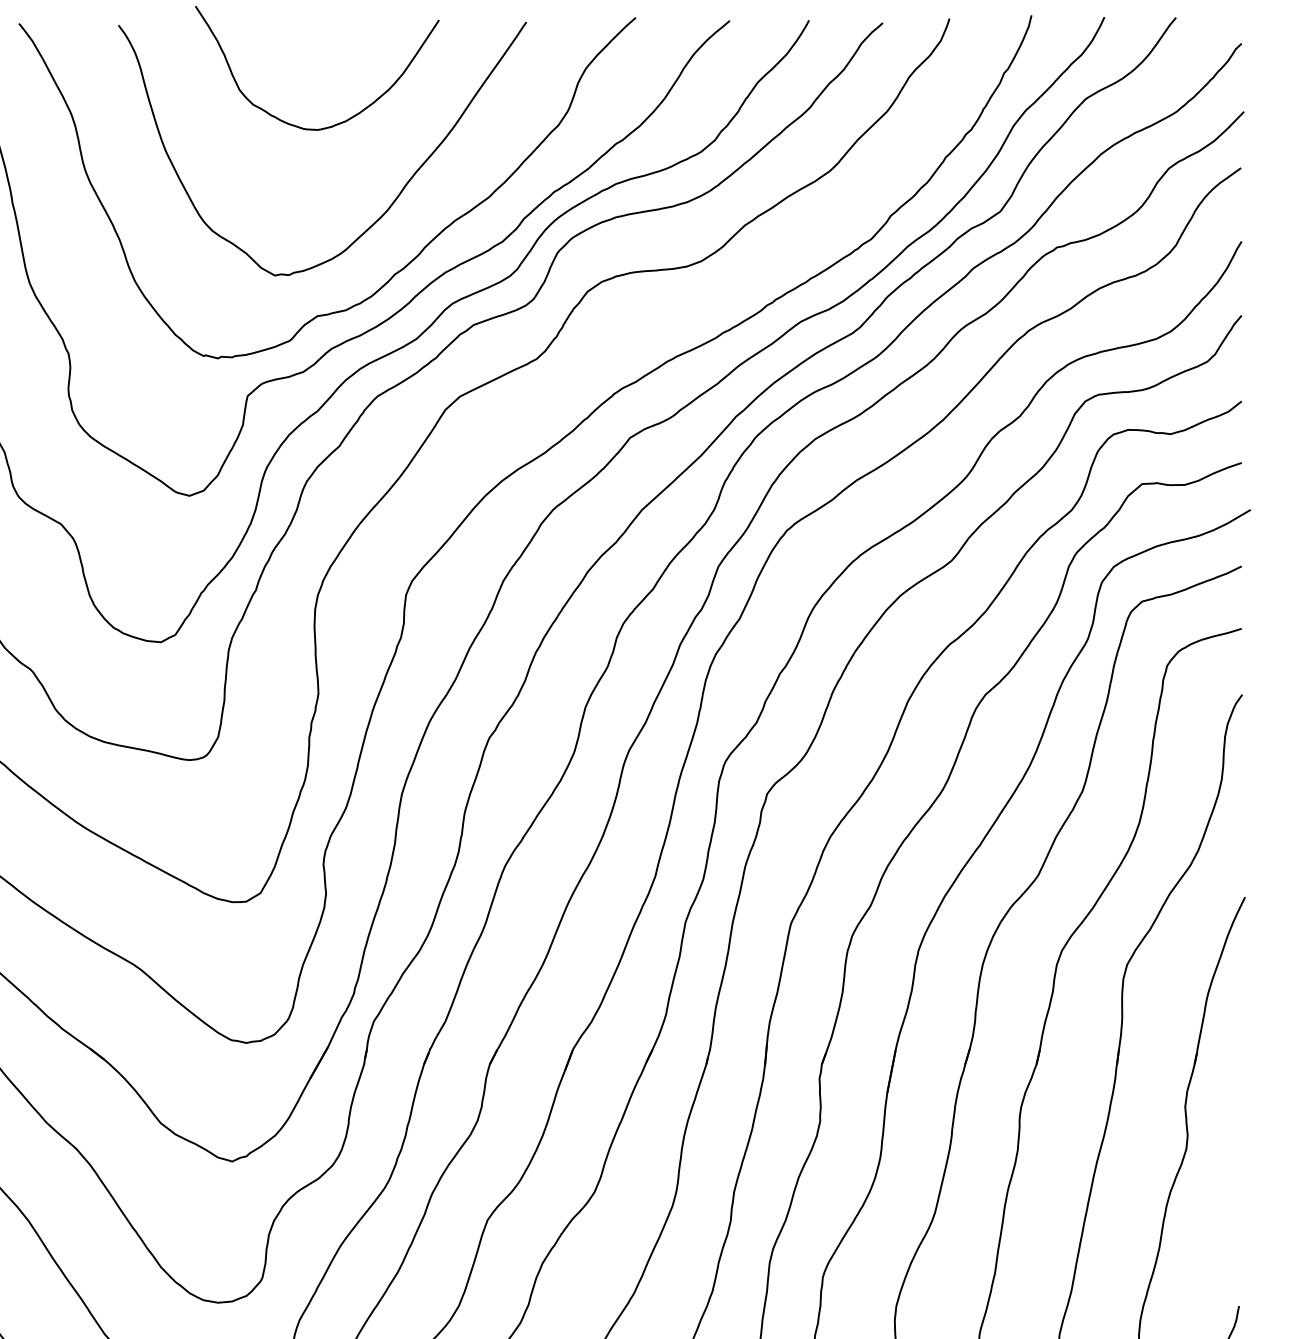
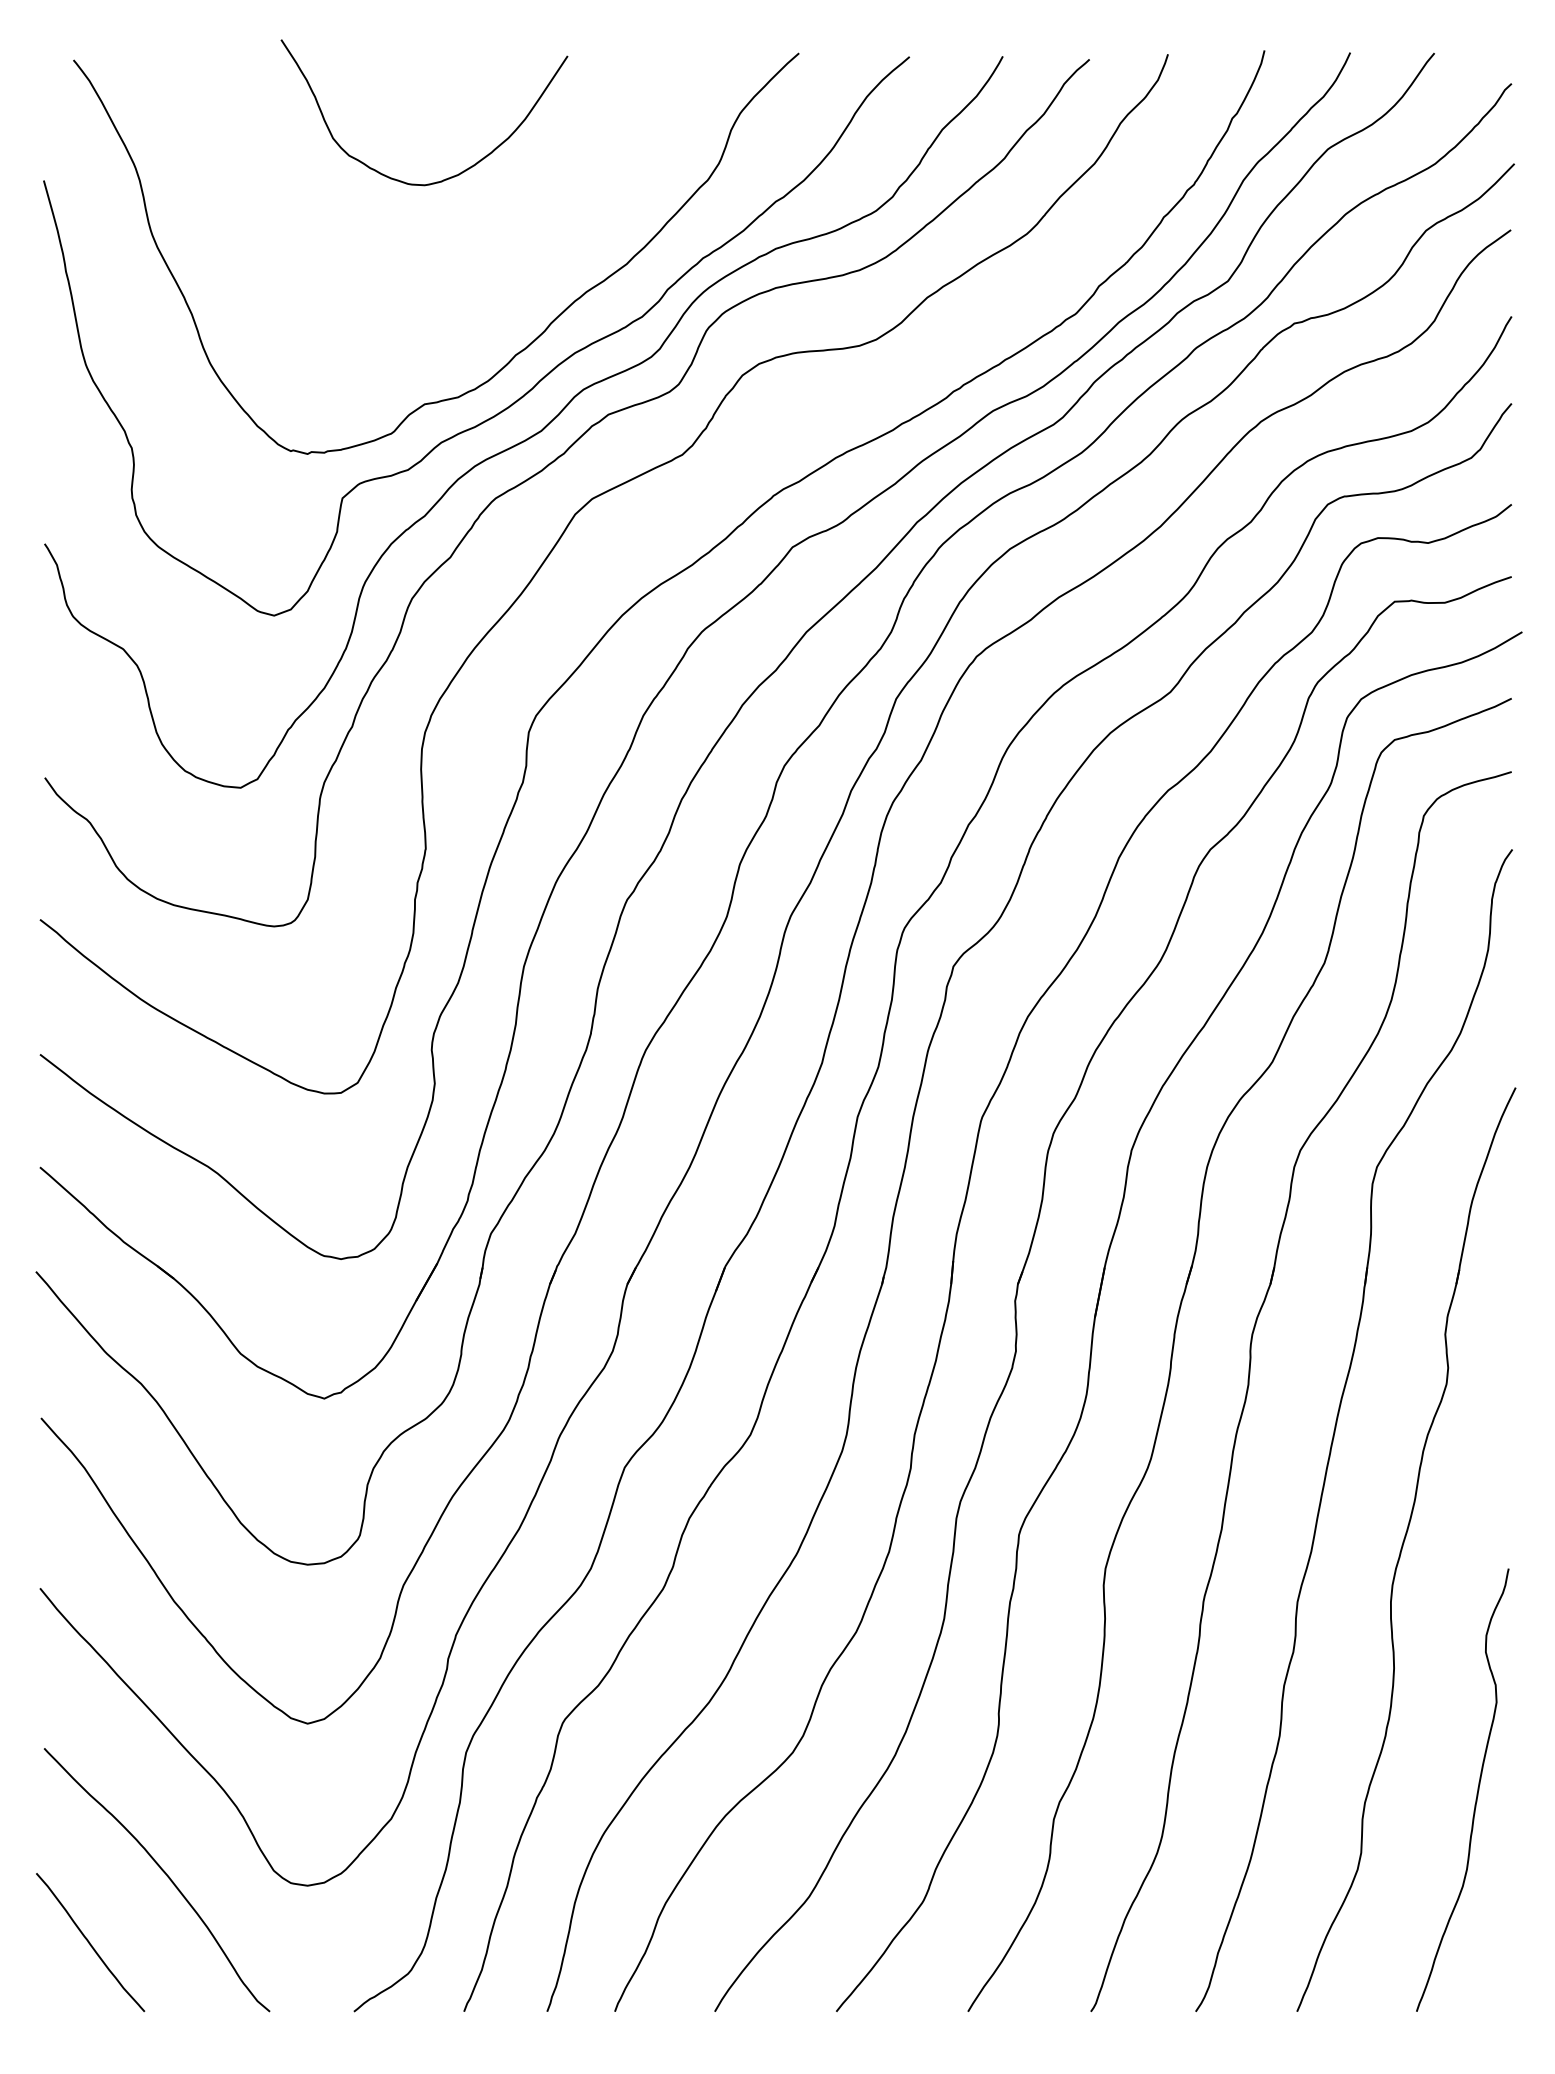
curve: (393, 201) -> (513, 269), removed

